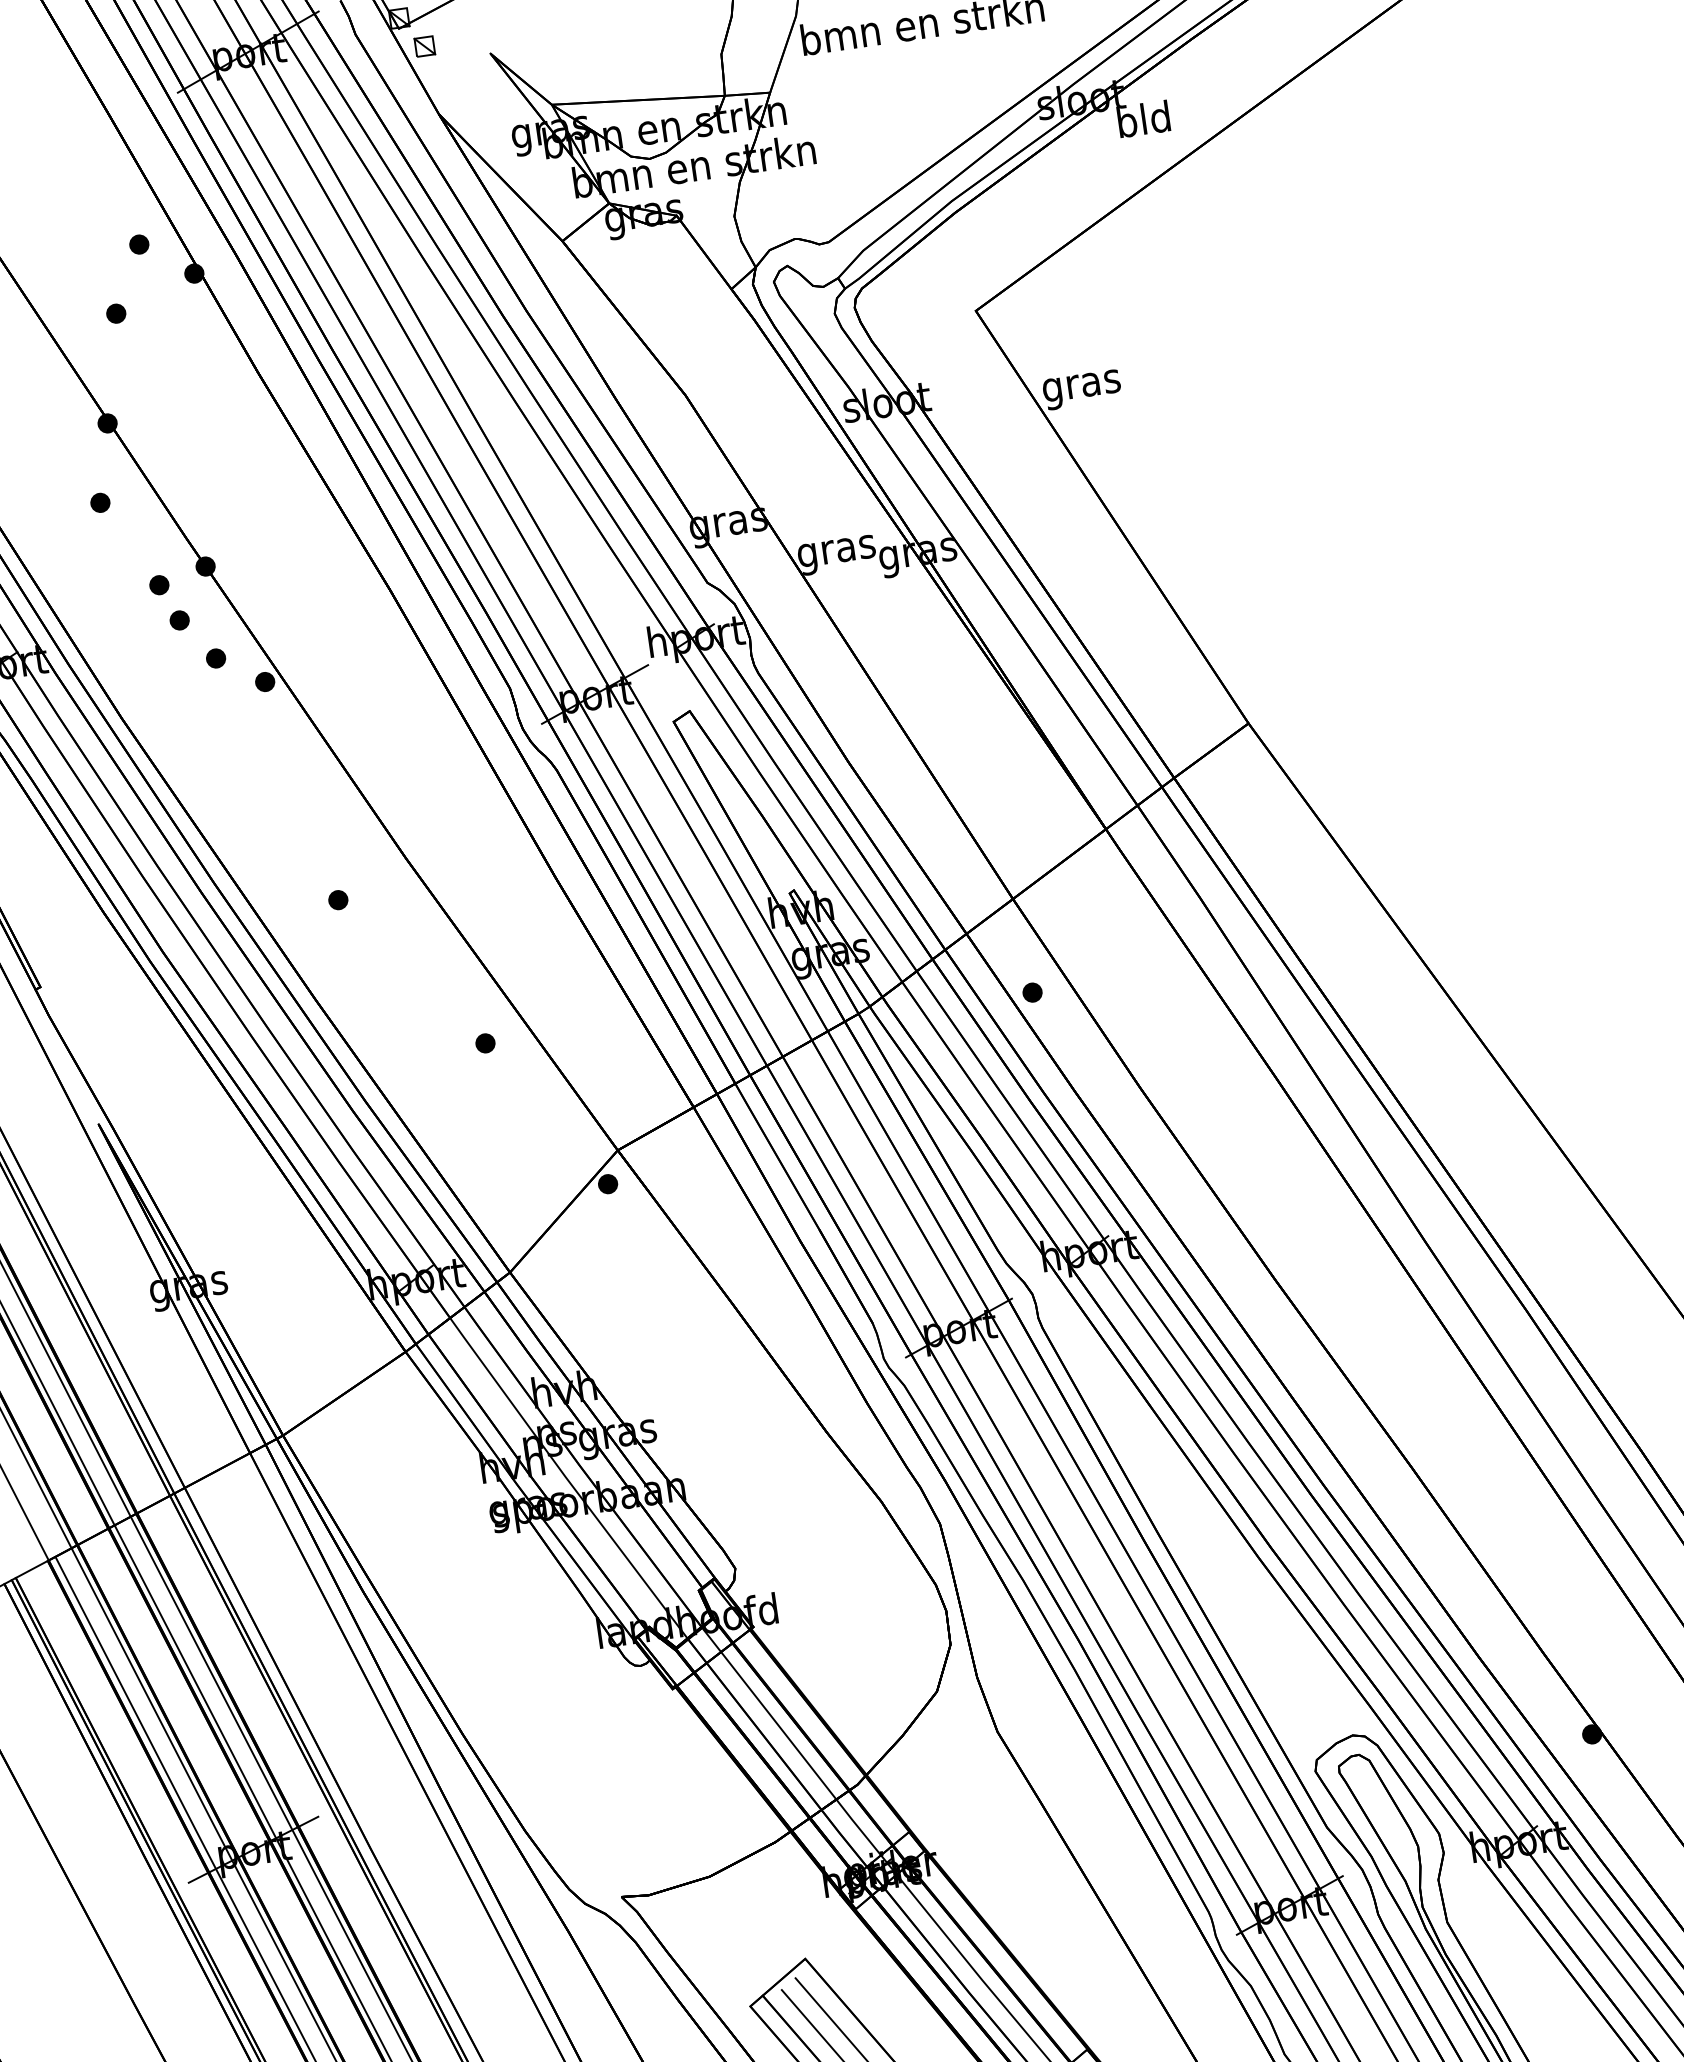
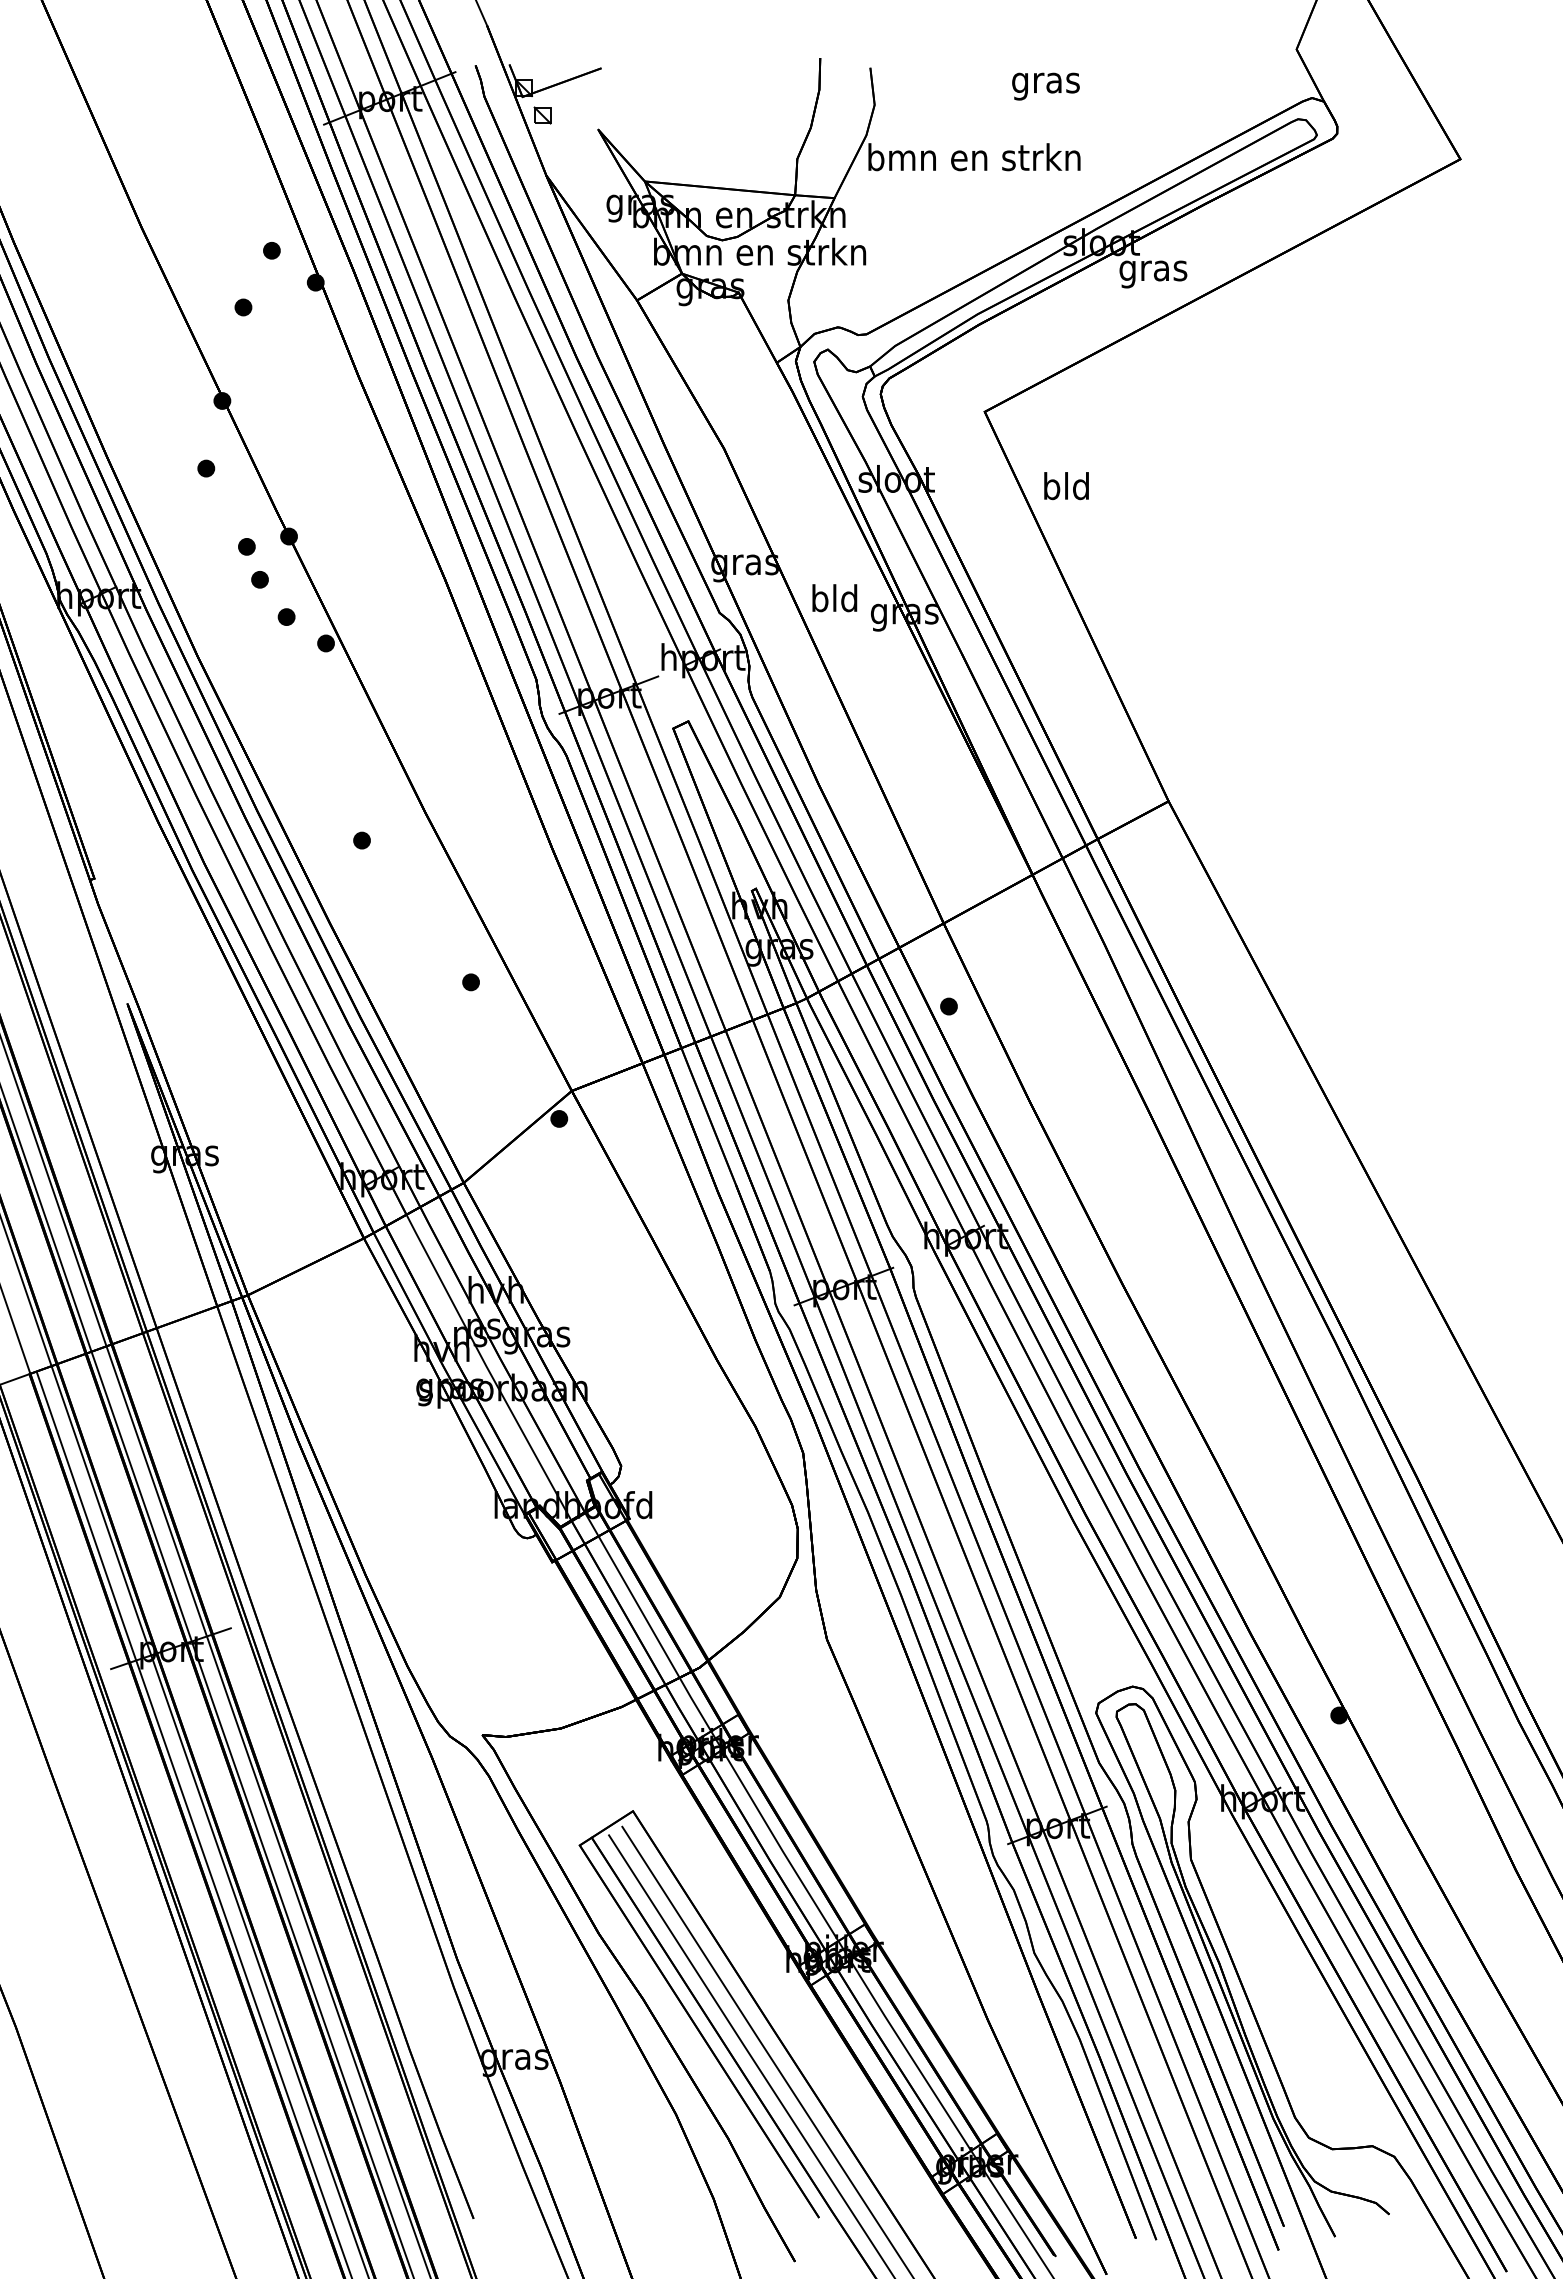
text: (1144, 122) -> (1153, 270), bld -> gras
text: (1081, 385) -> (1066, 489), gras -> bld
text: (836, 551) -> (834, 601), gras -> bld

